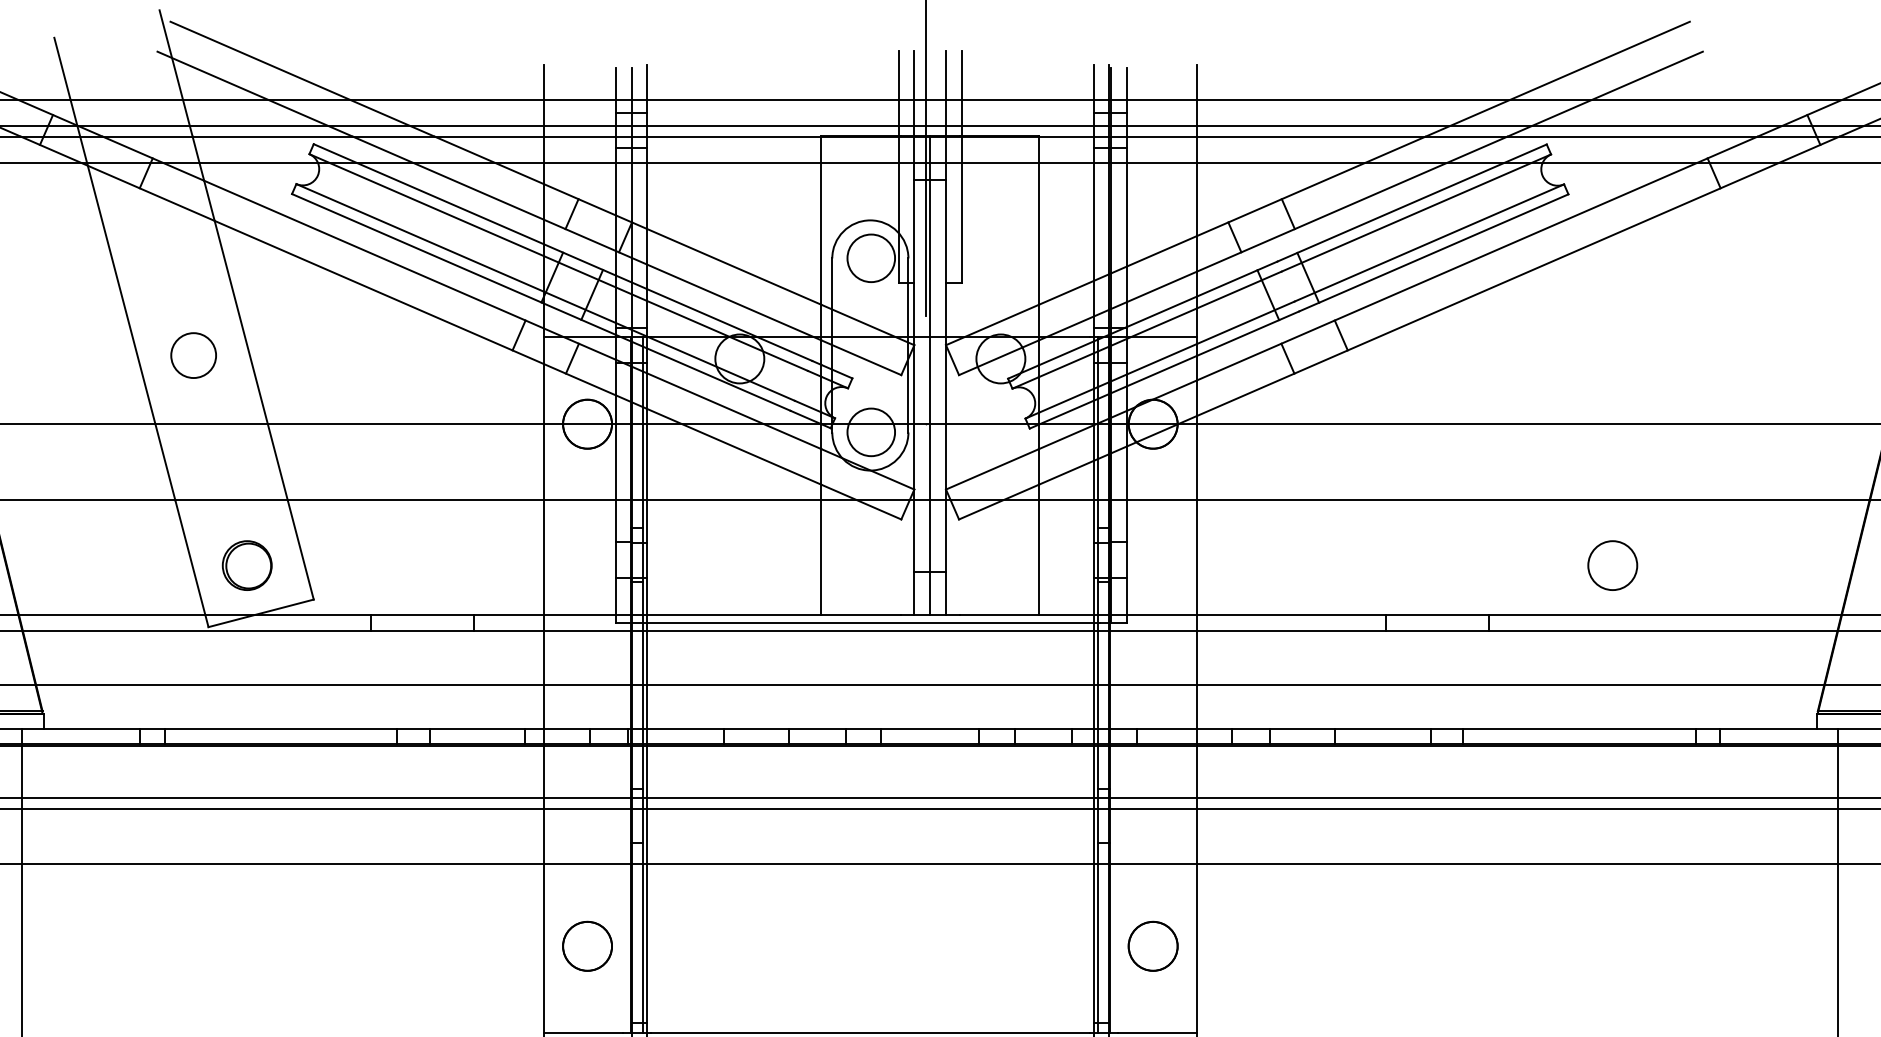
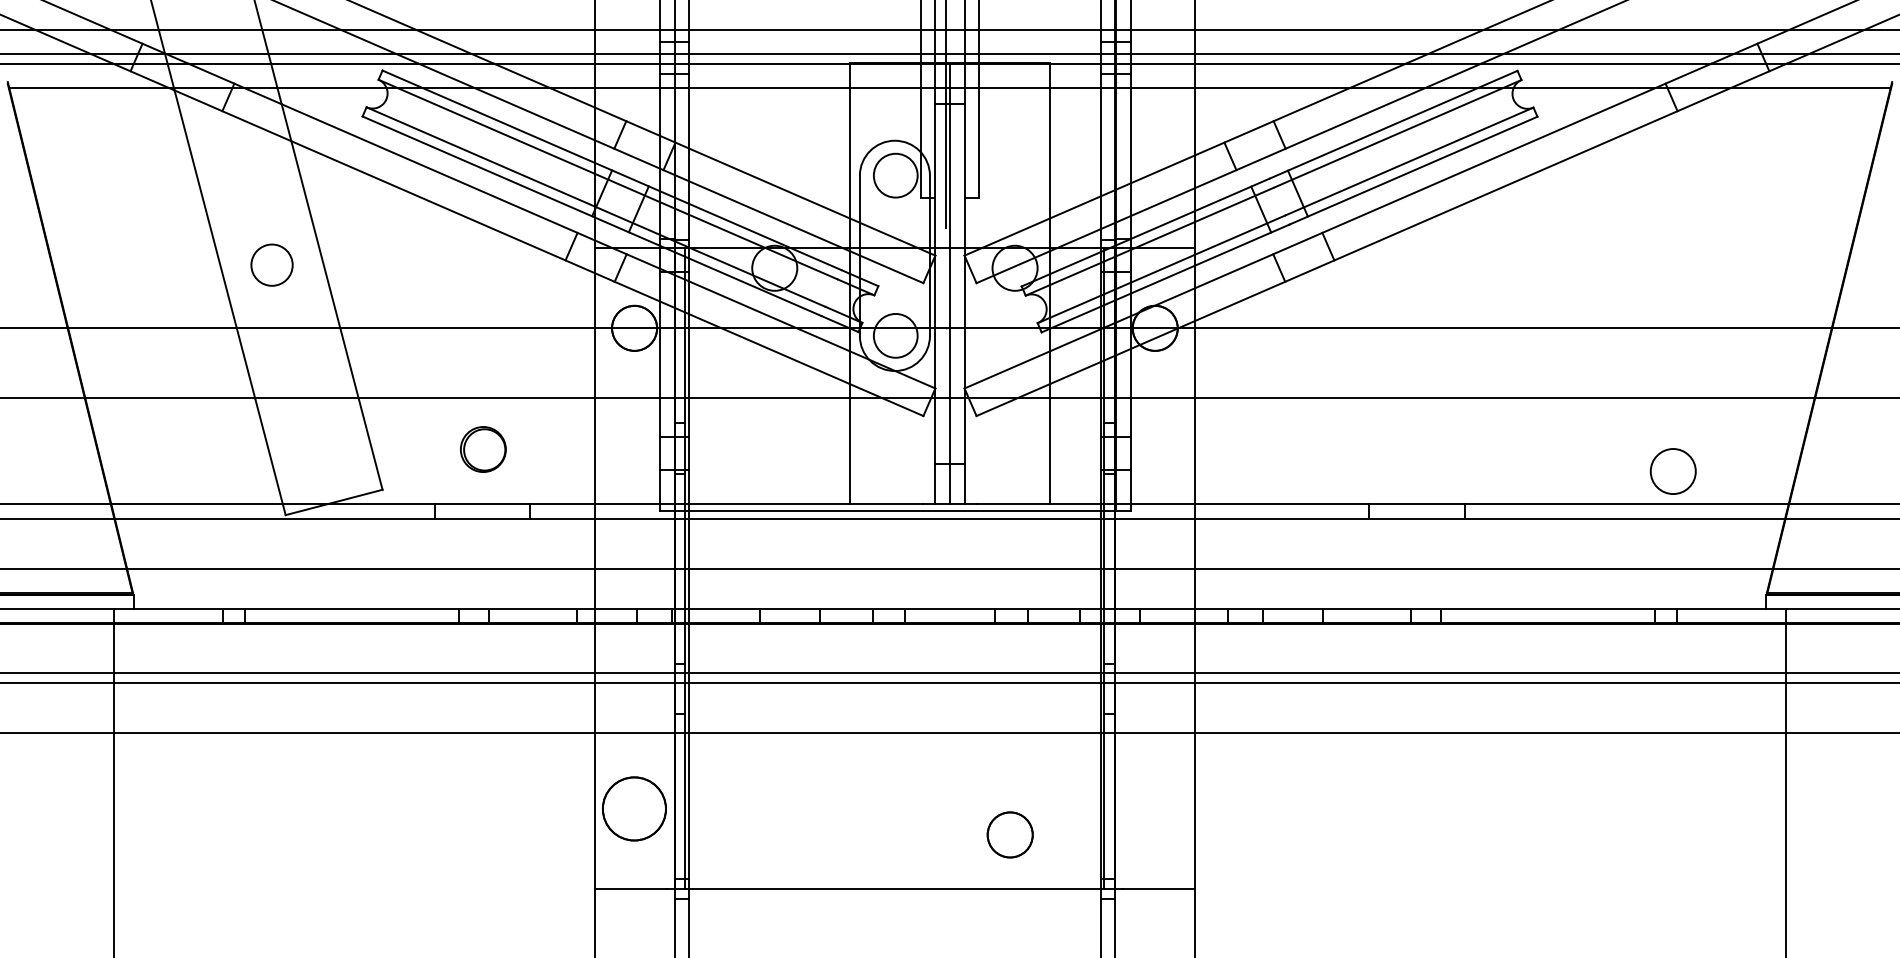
part: (247, 565) -> (483, 449), moved
circle: (1611, 565) -> (1672, 471), moved
circle: (587, 945) -> (634, 808), size x1.4
circle: (1152, 945) -> (1009, 834), moved

